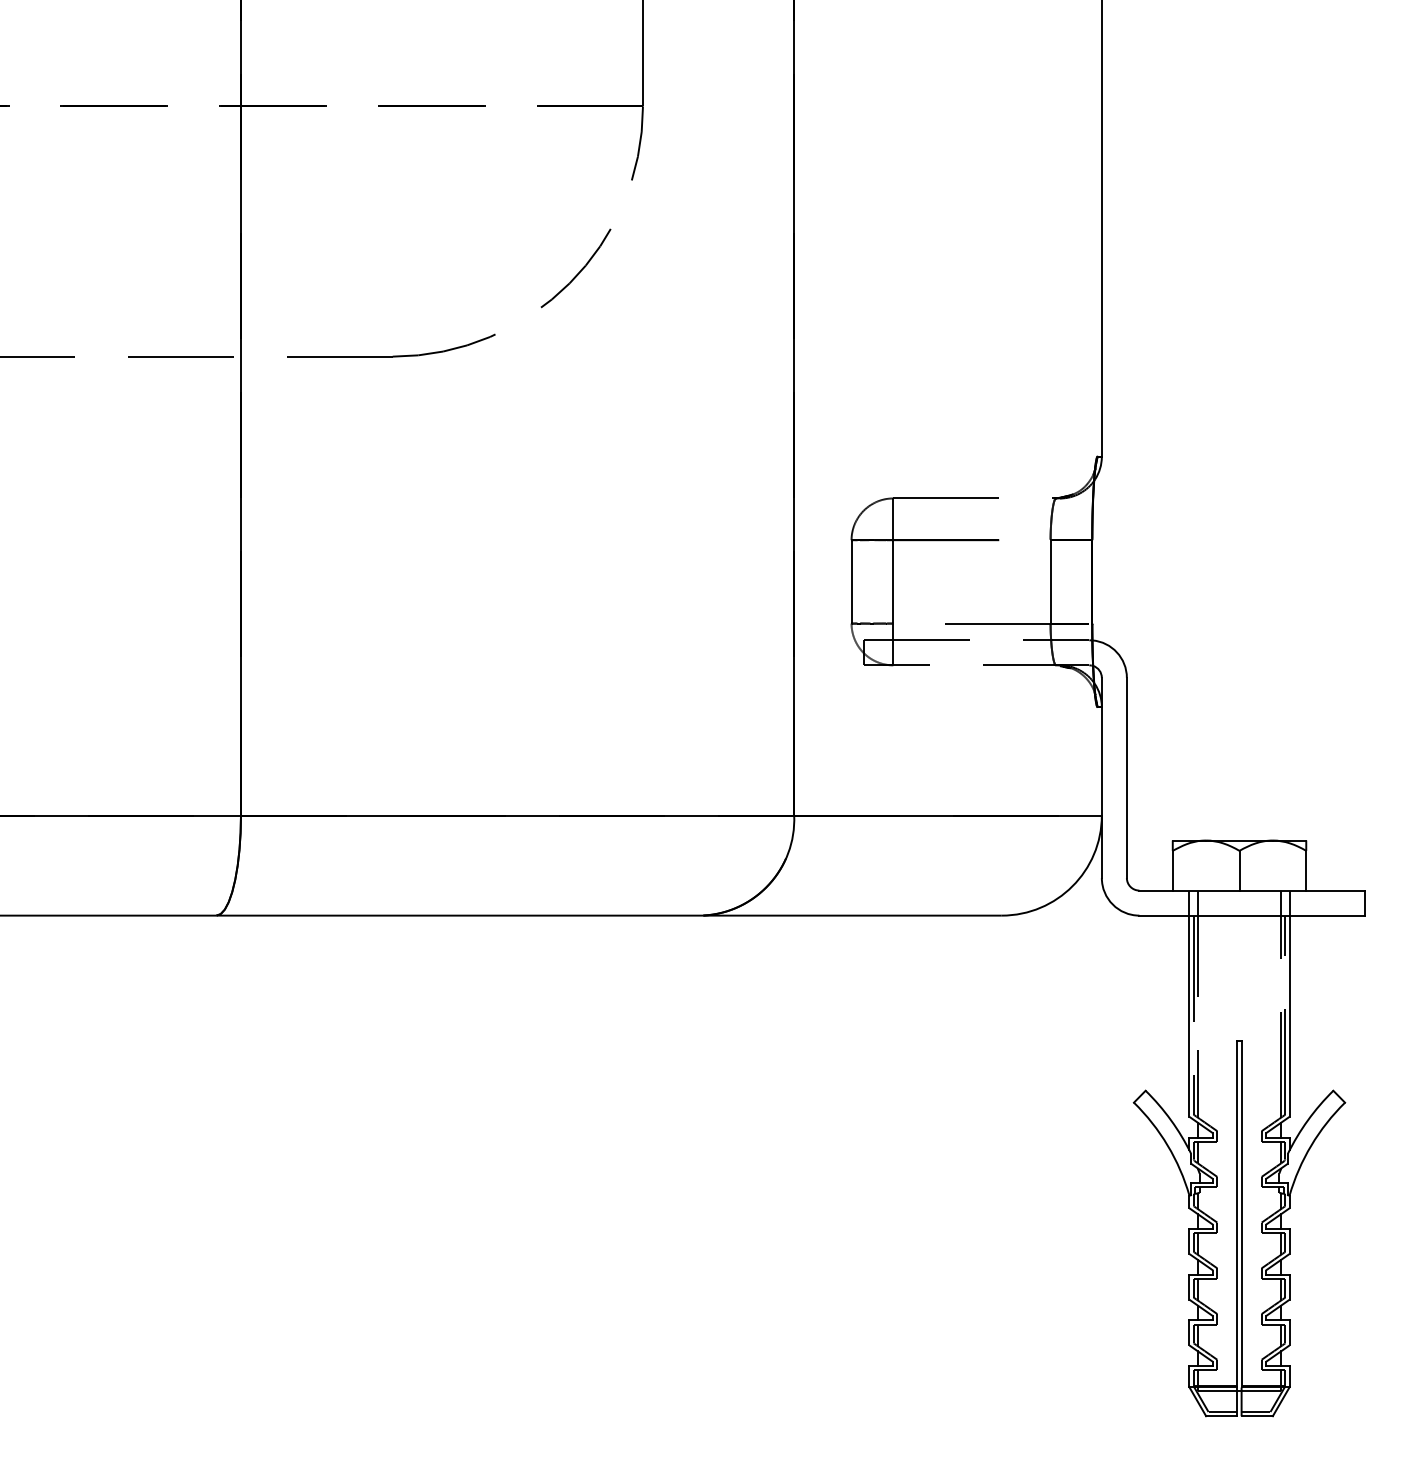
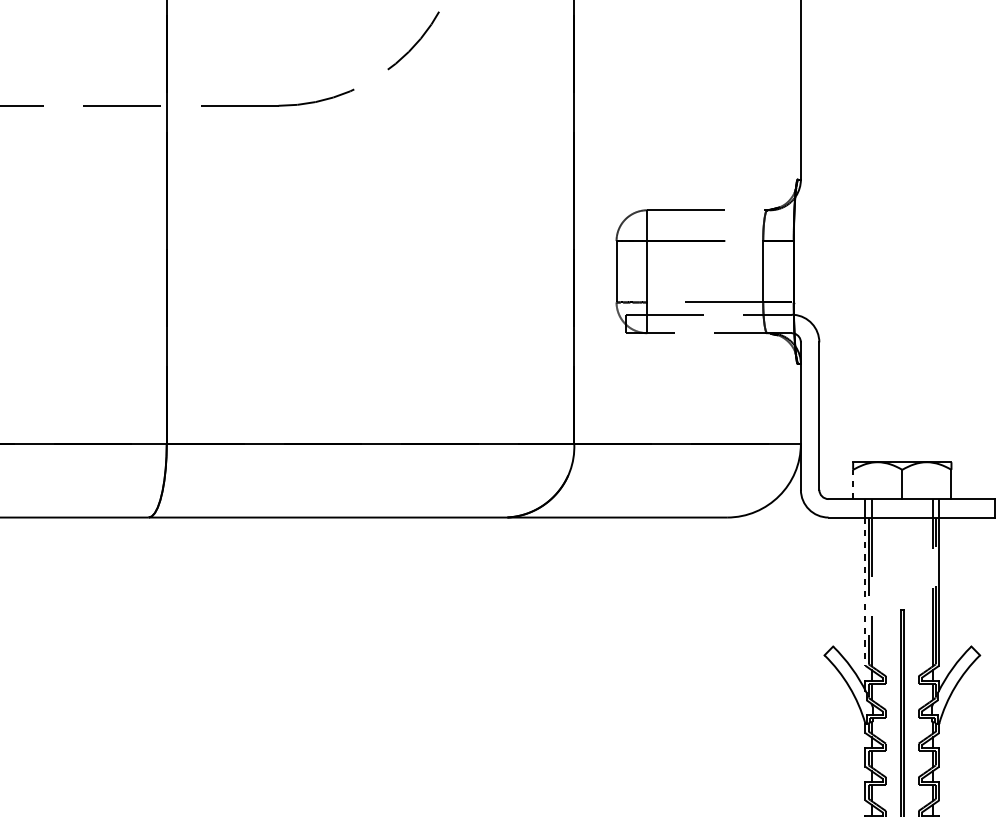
line: (1172, 870) -> (852, 484), solid -> dashed
line: (1189, 1016) -> (865, 591), solid -> dashed

